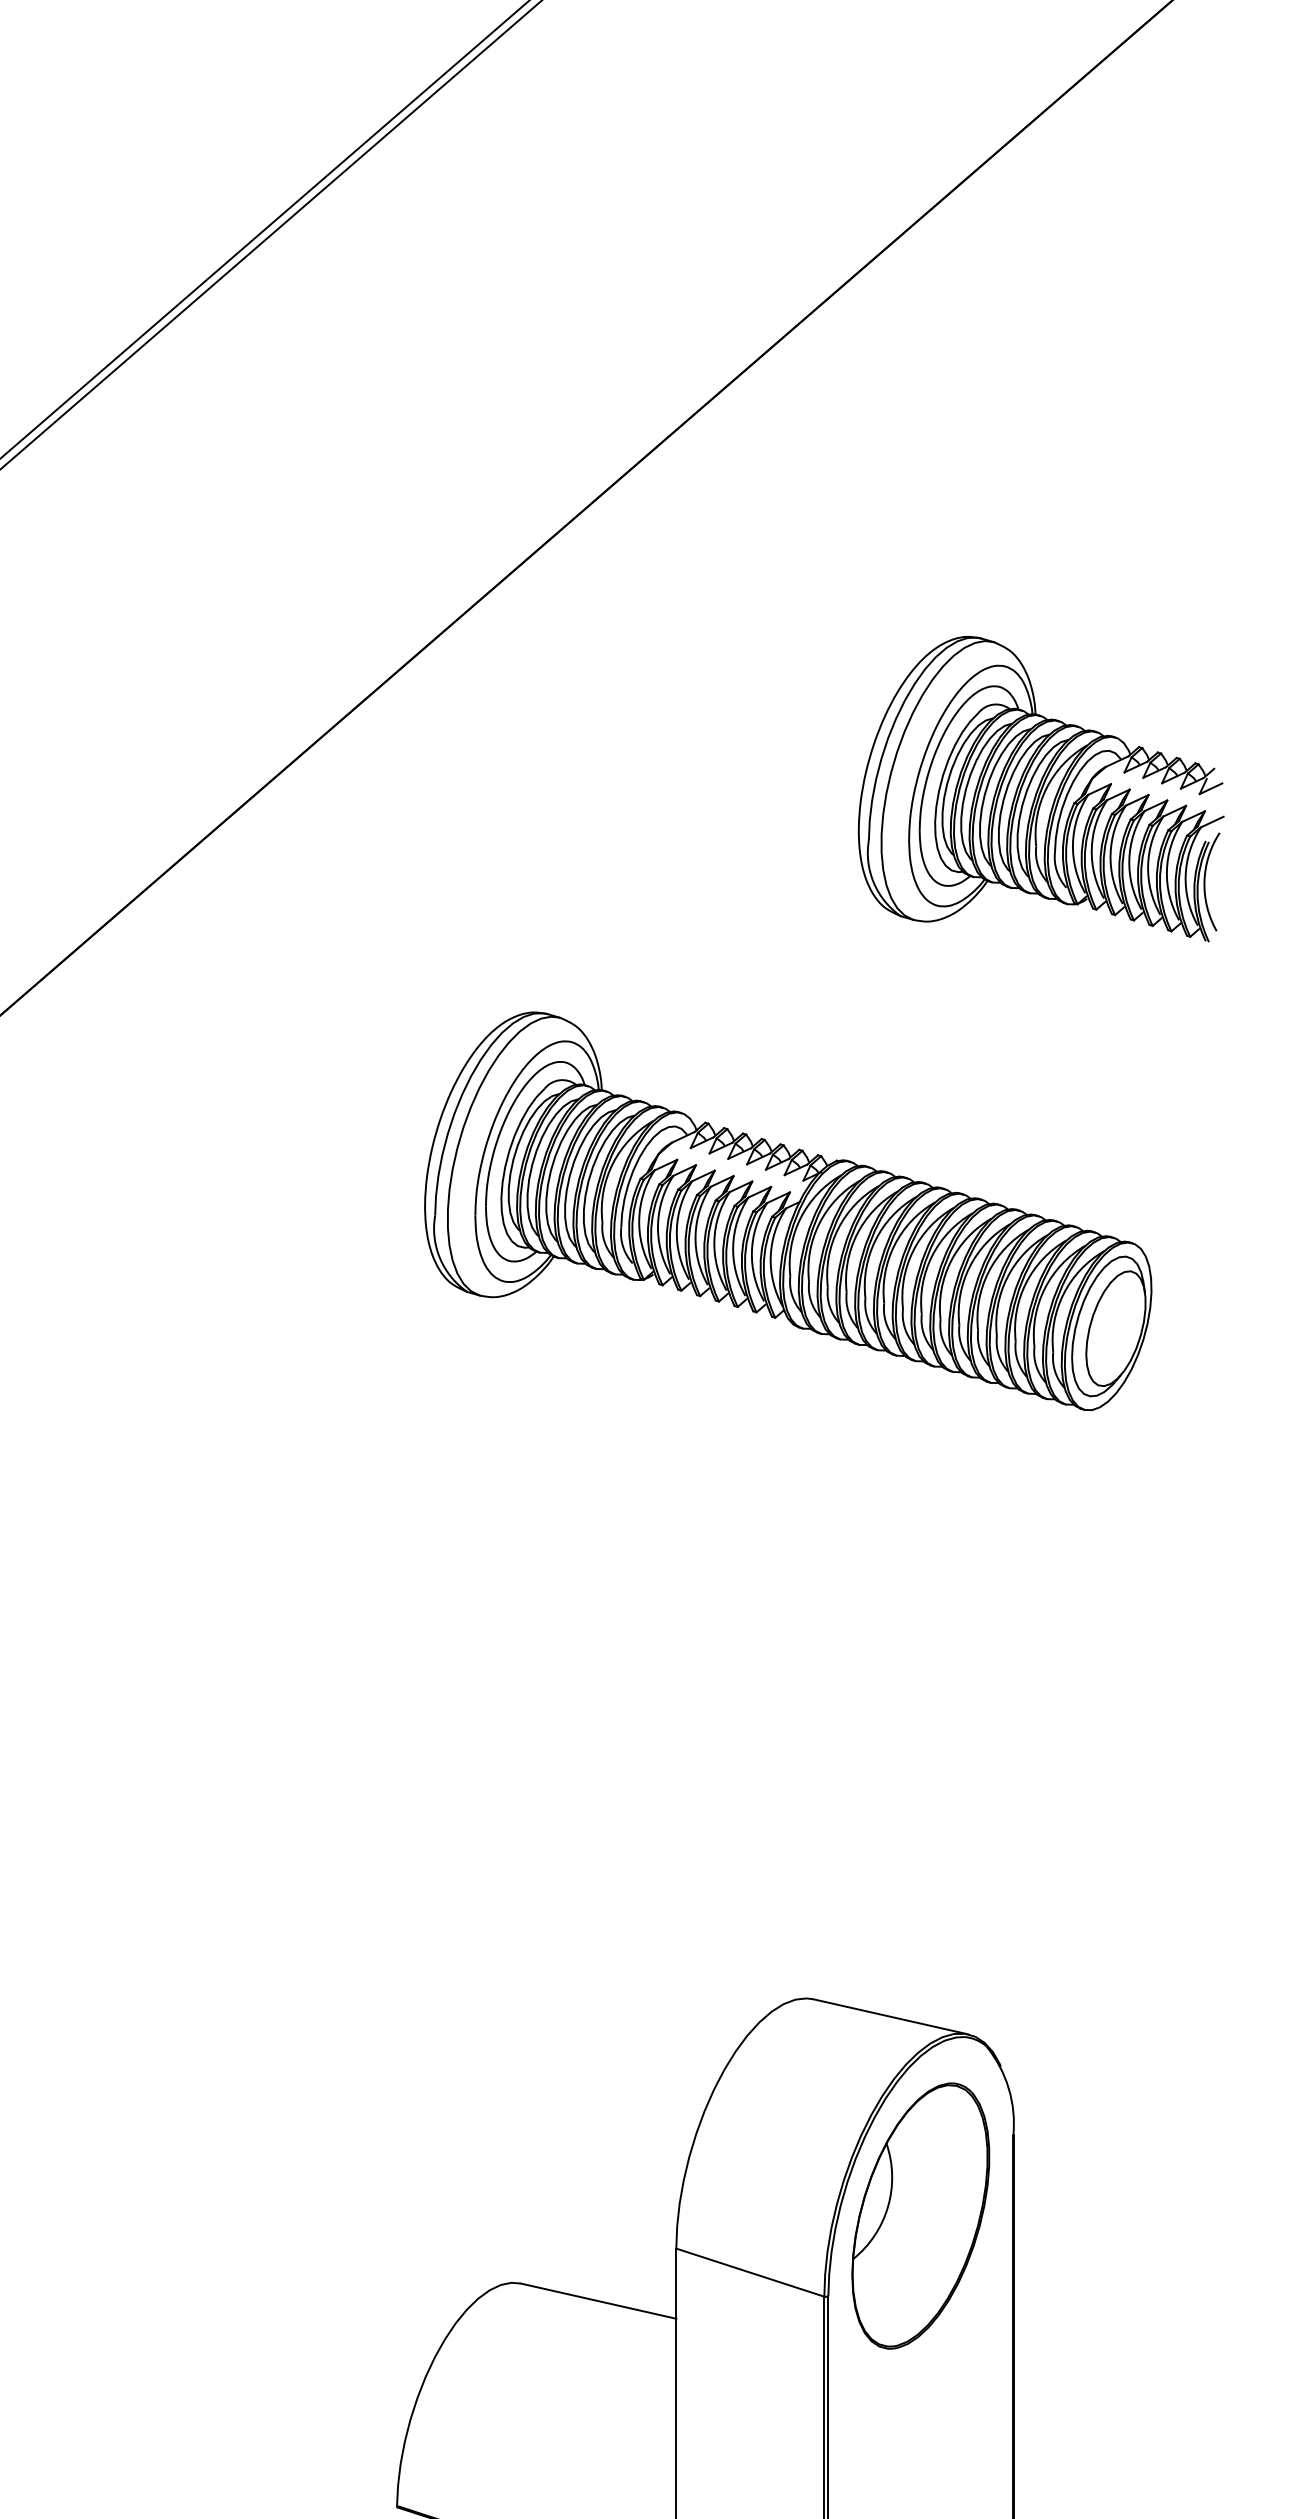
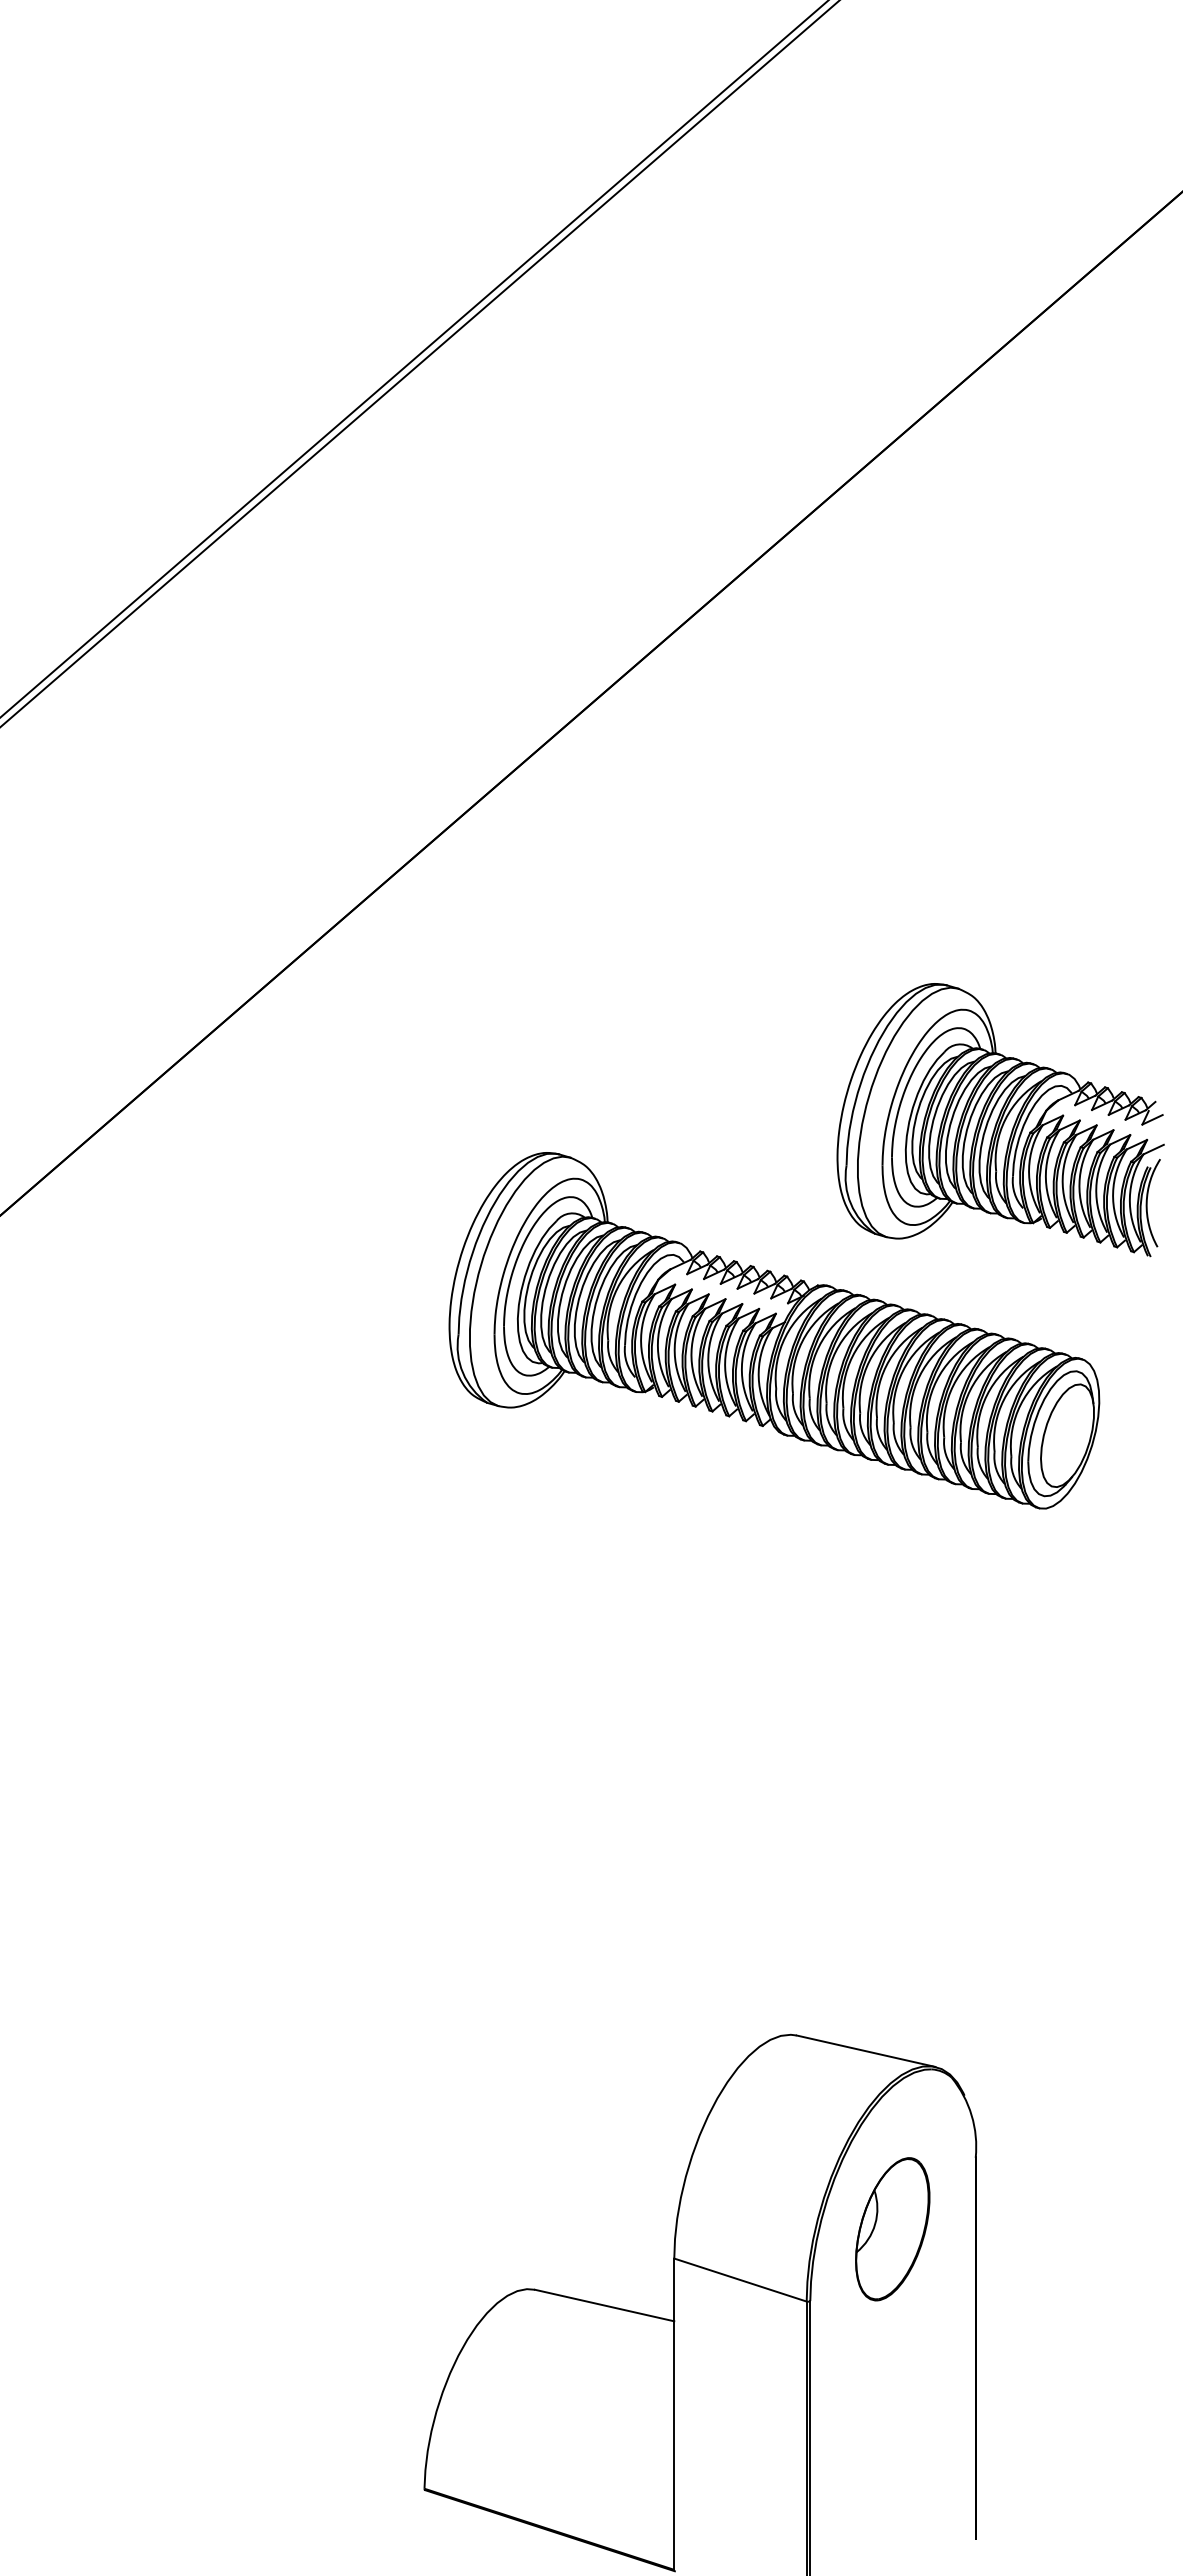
part: (1041, 789) -> (1000, 1120), moved
part: (920, 2214) -> (892, 2228), size x0.6

